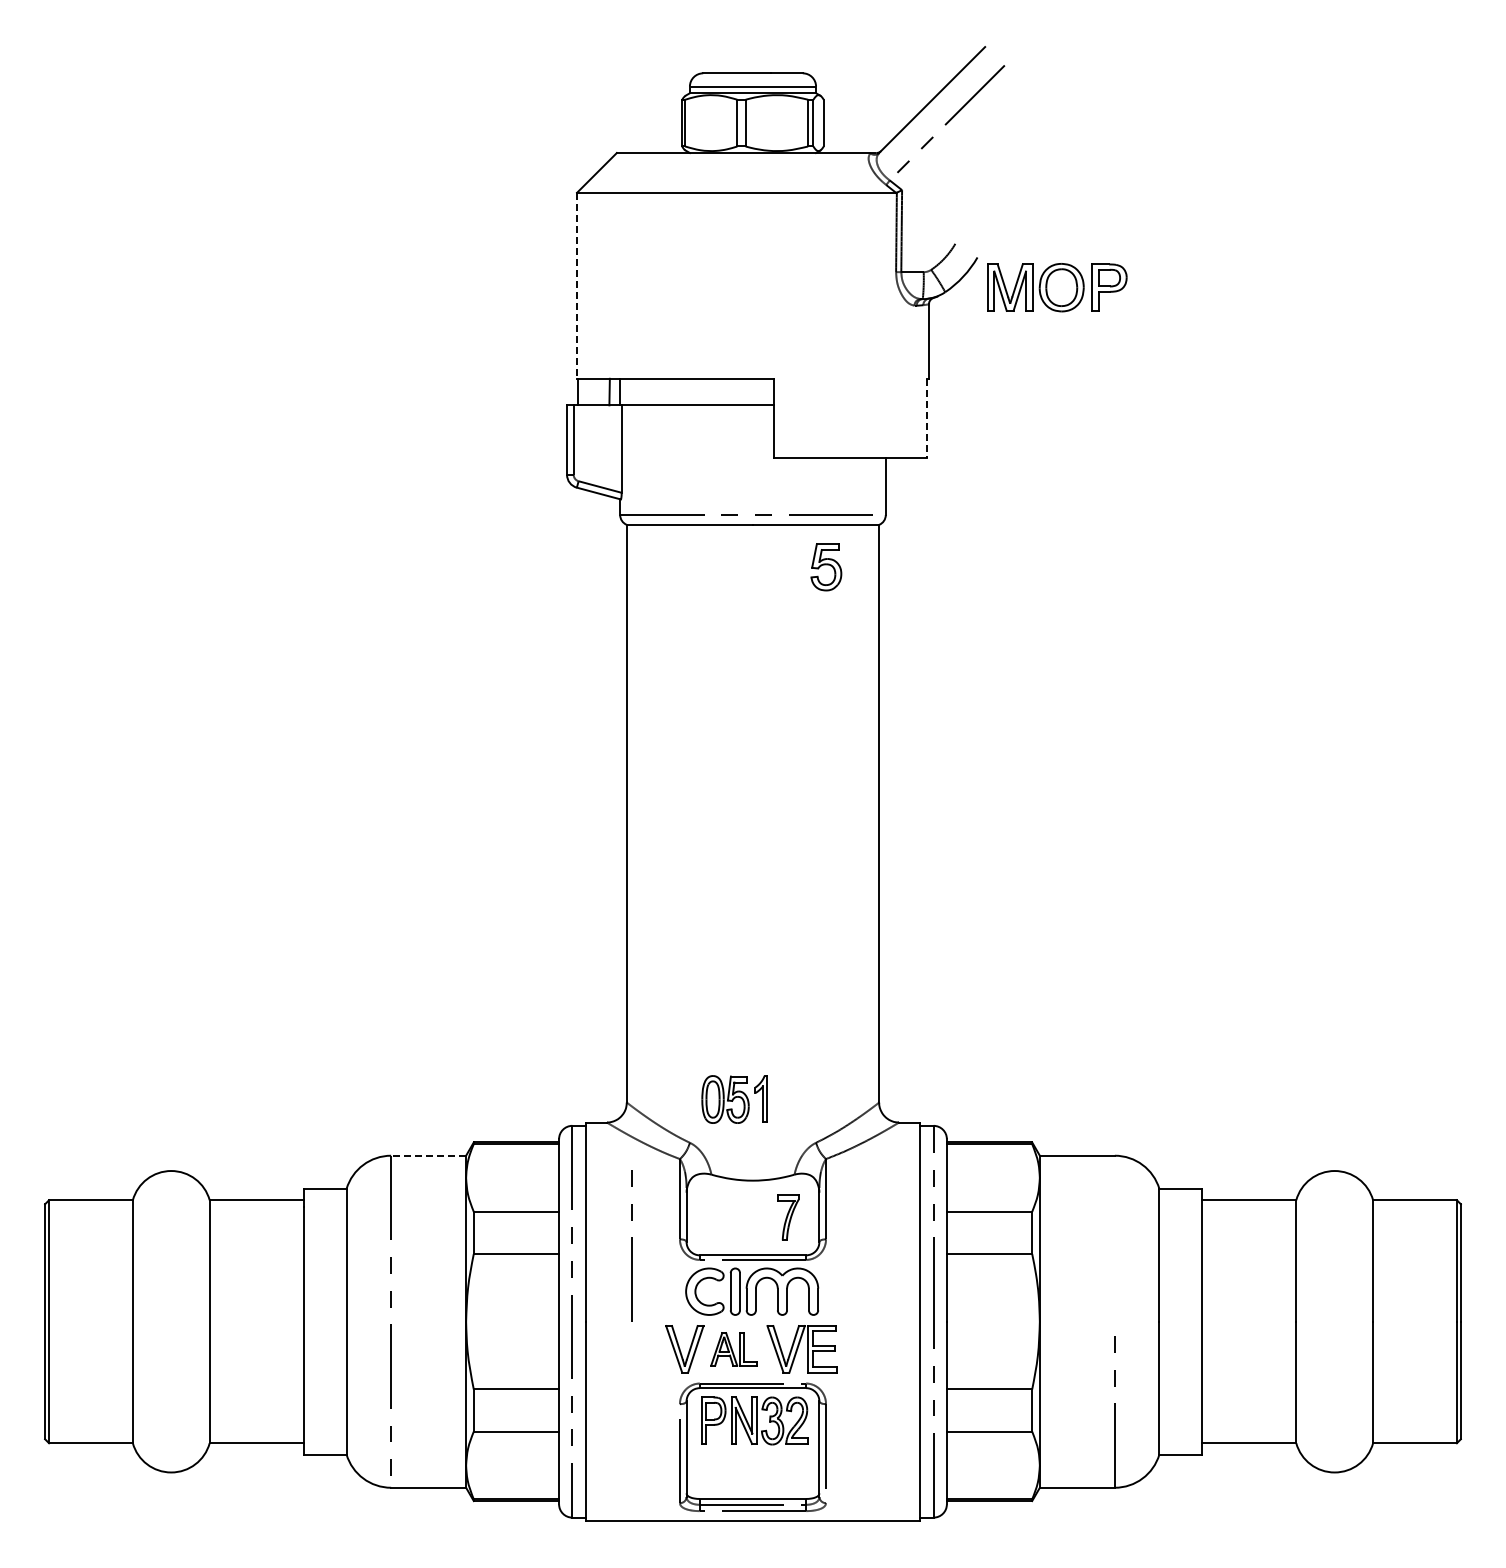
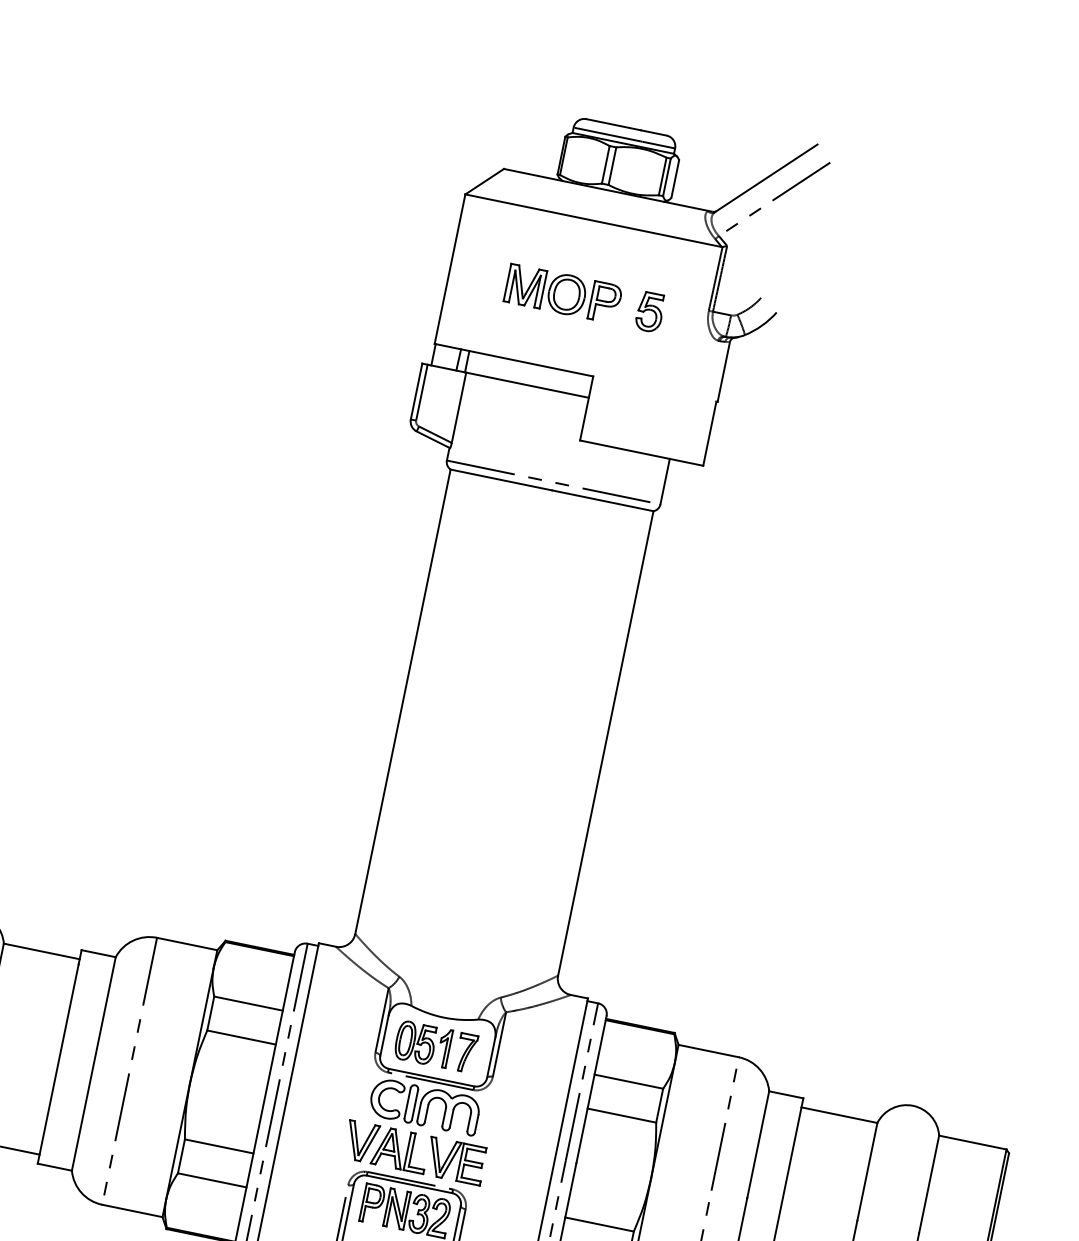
line: (577, 285) -> (450, 268), dashed -> solid
part: (1057, 287) -> (563, 293), moved
line: (927, 418) -> (709, 433), dashed -> solid
part: (826, 567) -> (650, 312), moved
part: (734, 1099) -> (422, 1044), moved
line: (428, 1155) -> (187, 943), dashed -> solid
line: (631, 1245) -> (723, 1129), moved
part: (733, 1349) -> (400, 1150), size x1.43

